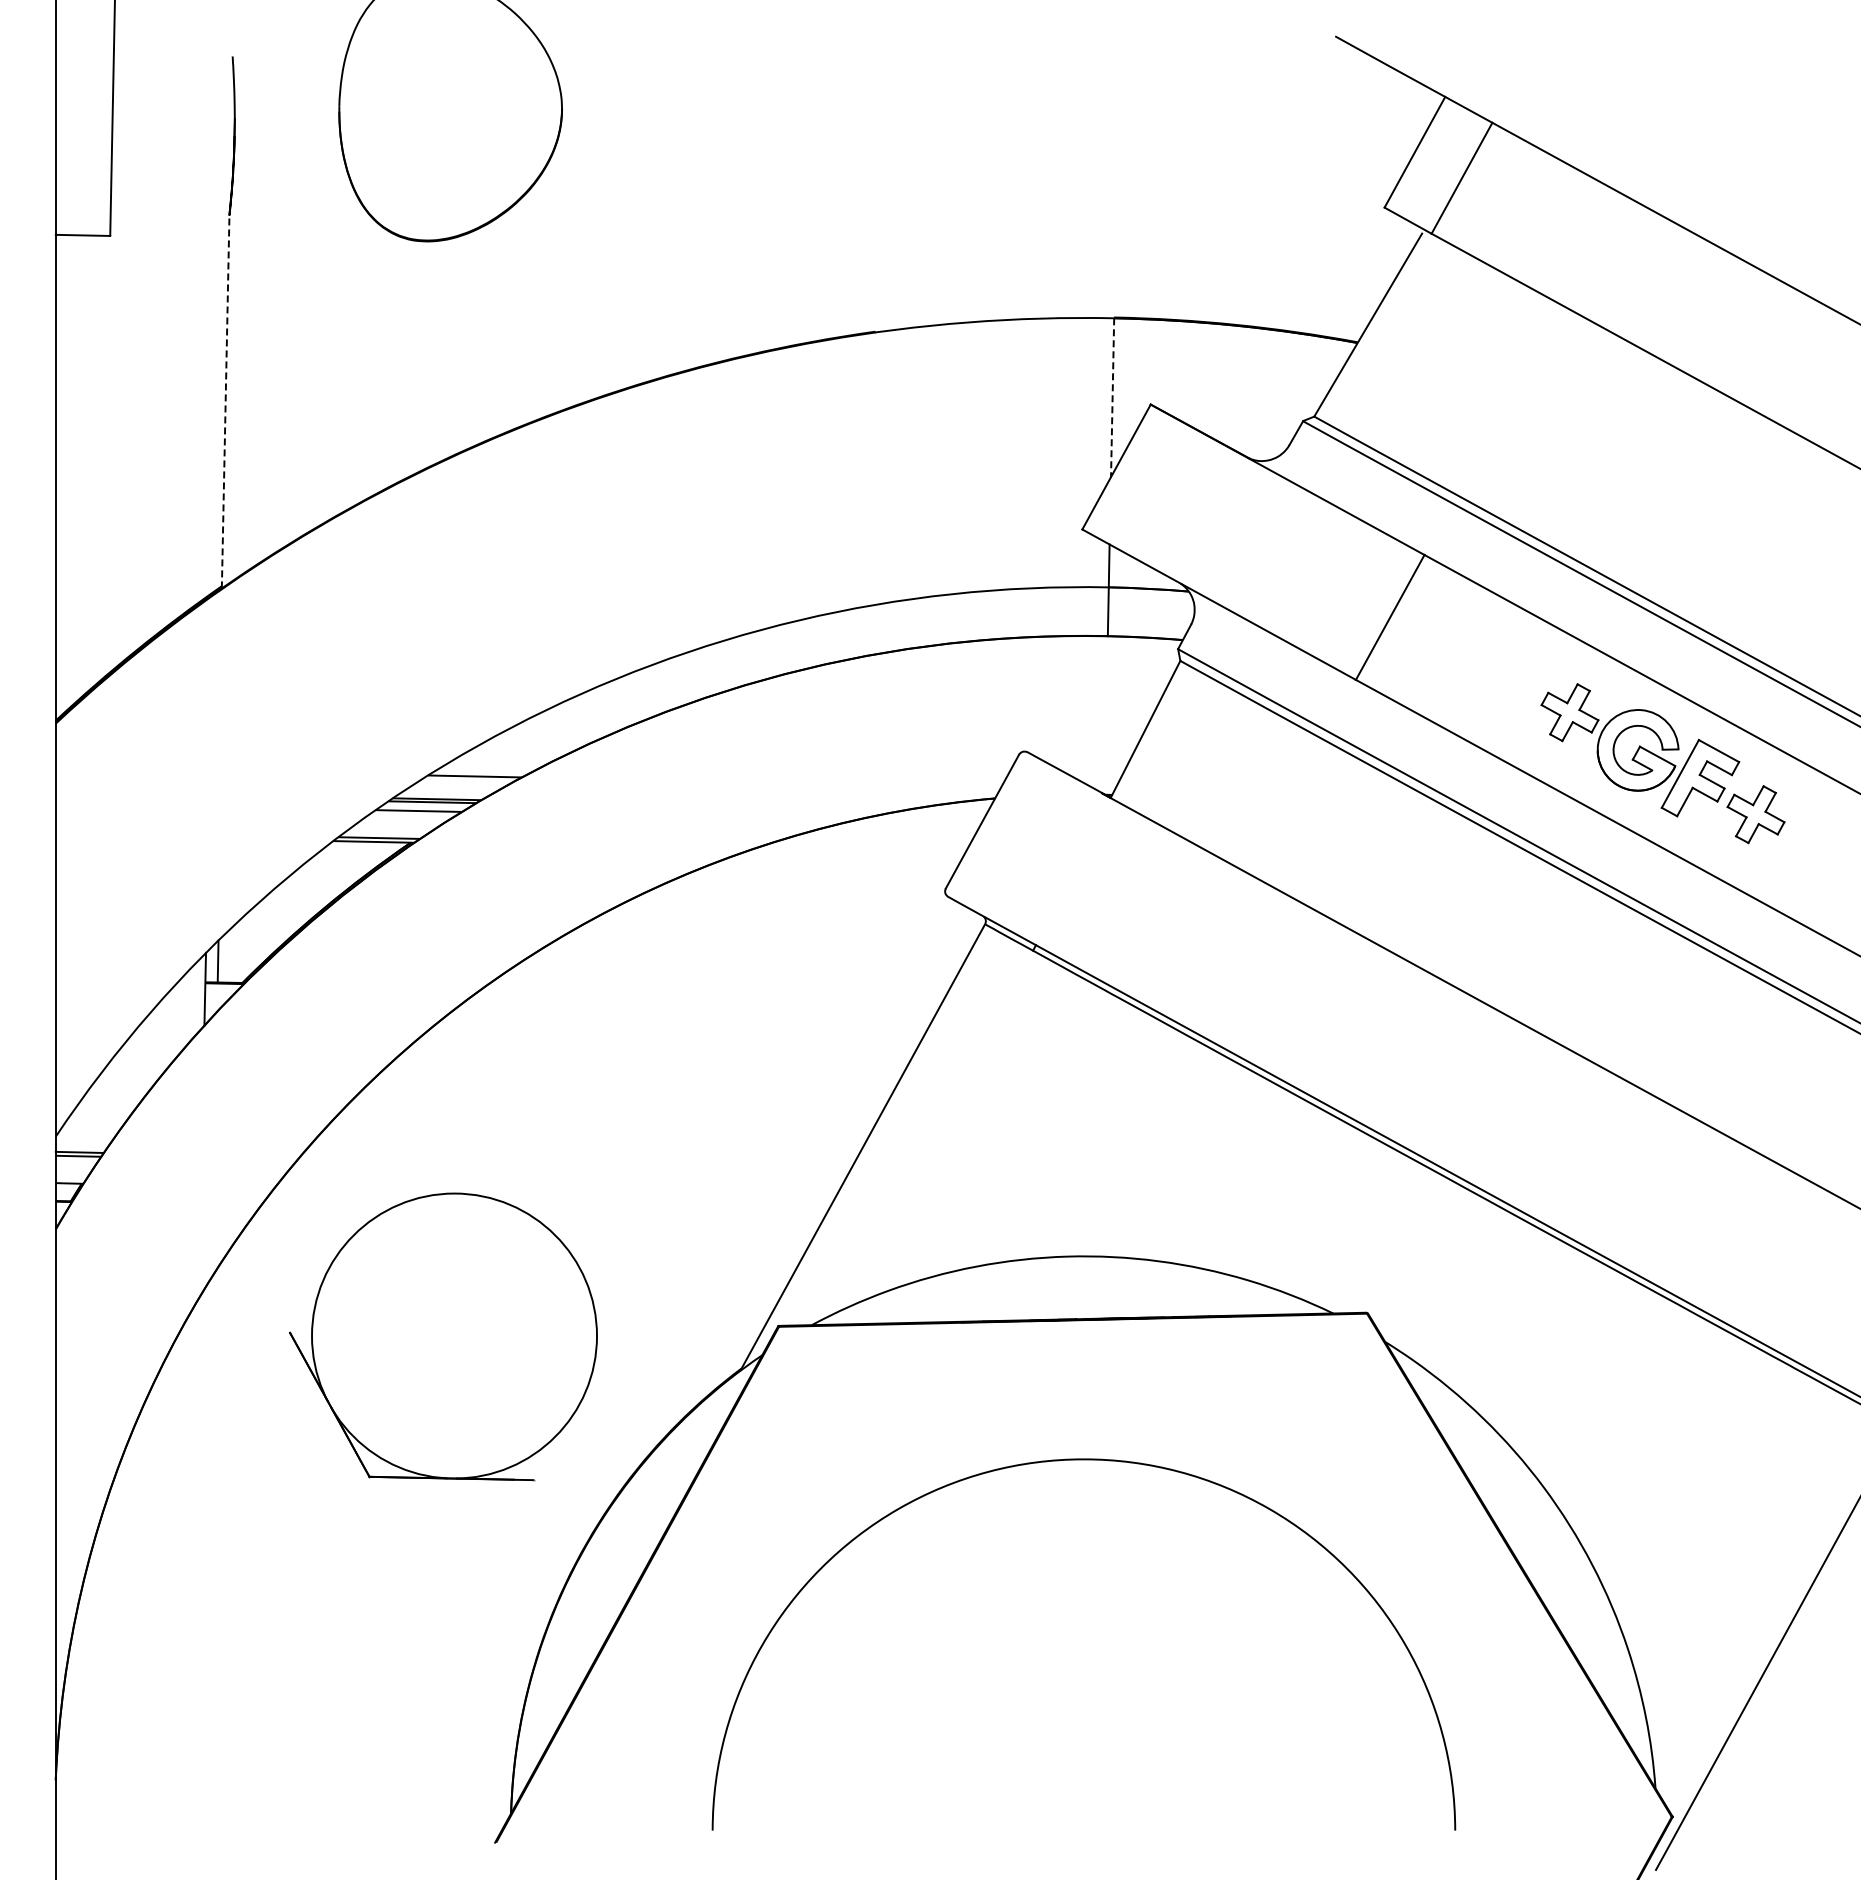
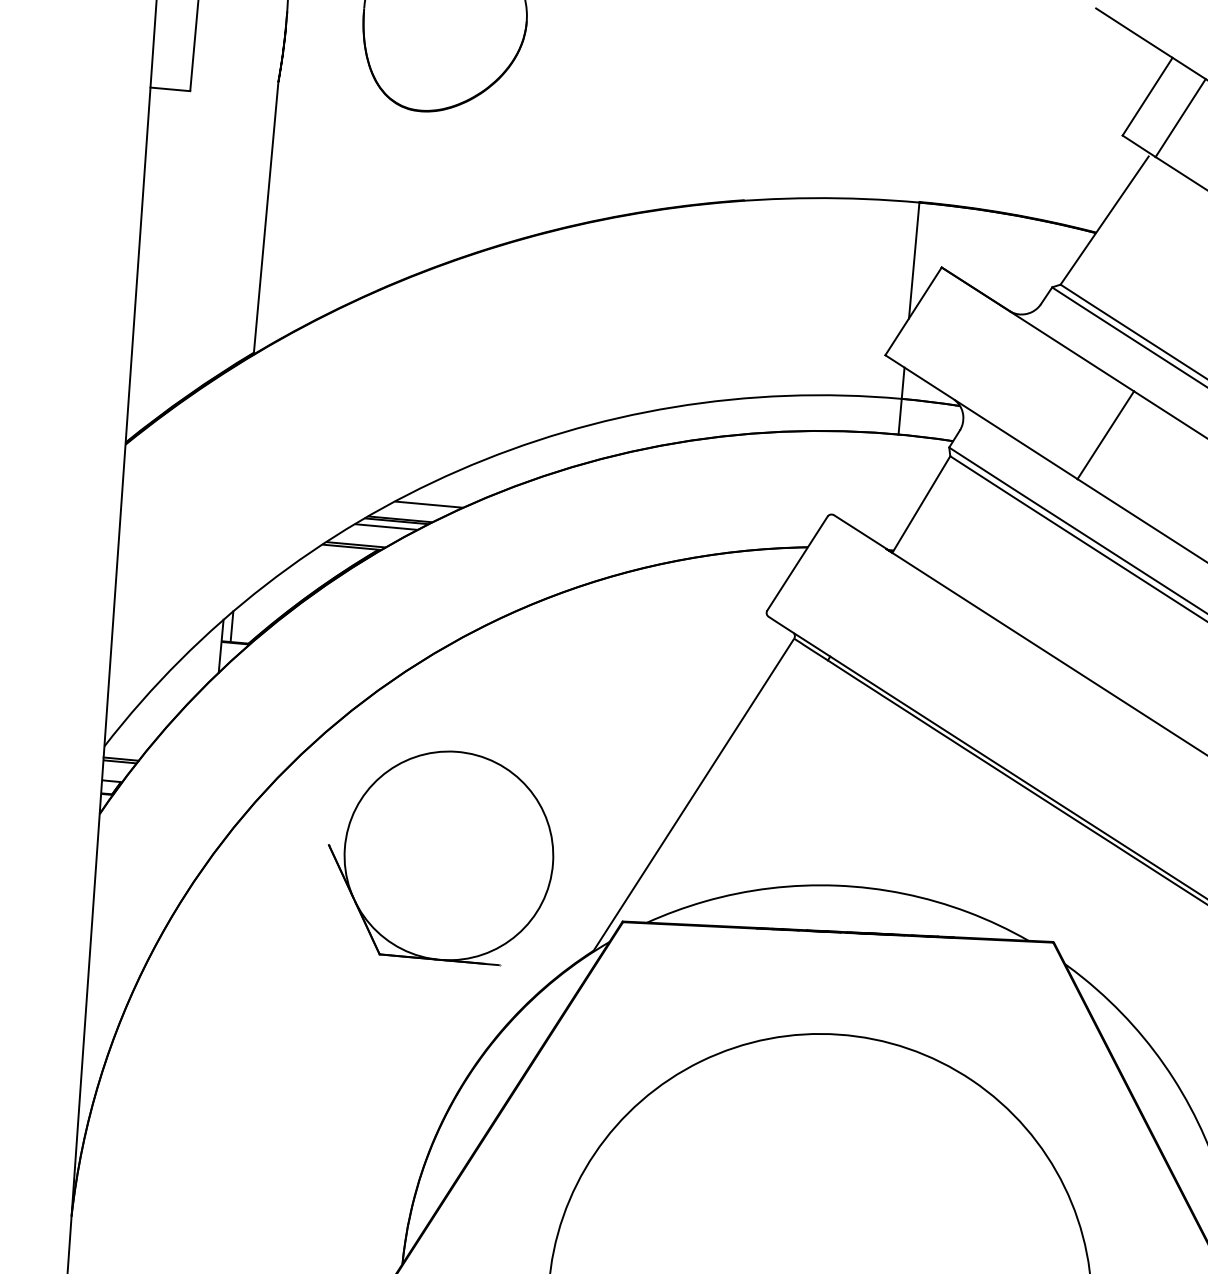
line: (1112, 398) -> (914, 261), dashed -> solid
line: (225, 401) -> (265, 217), dashed -> solid
part: (443, 1336) -> (440, 855), moved

